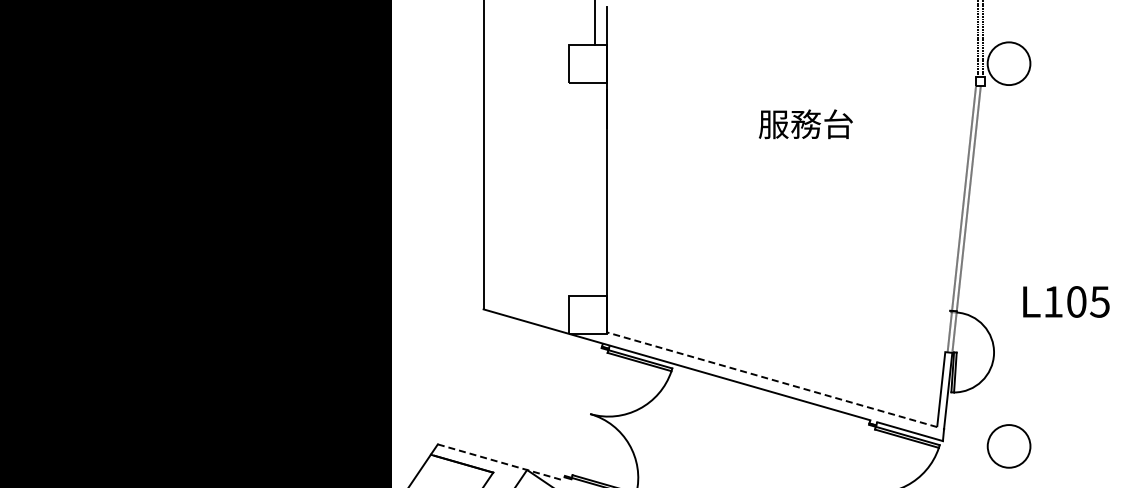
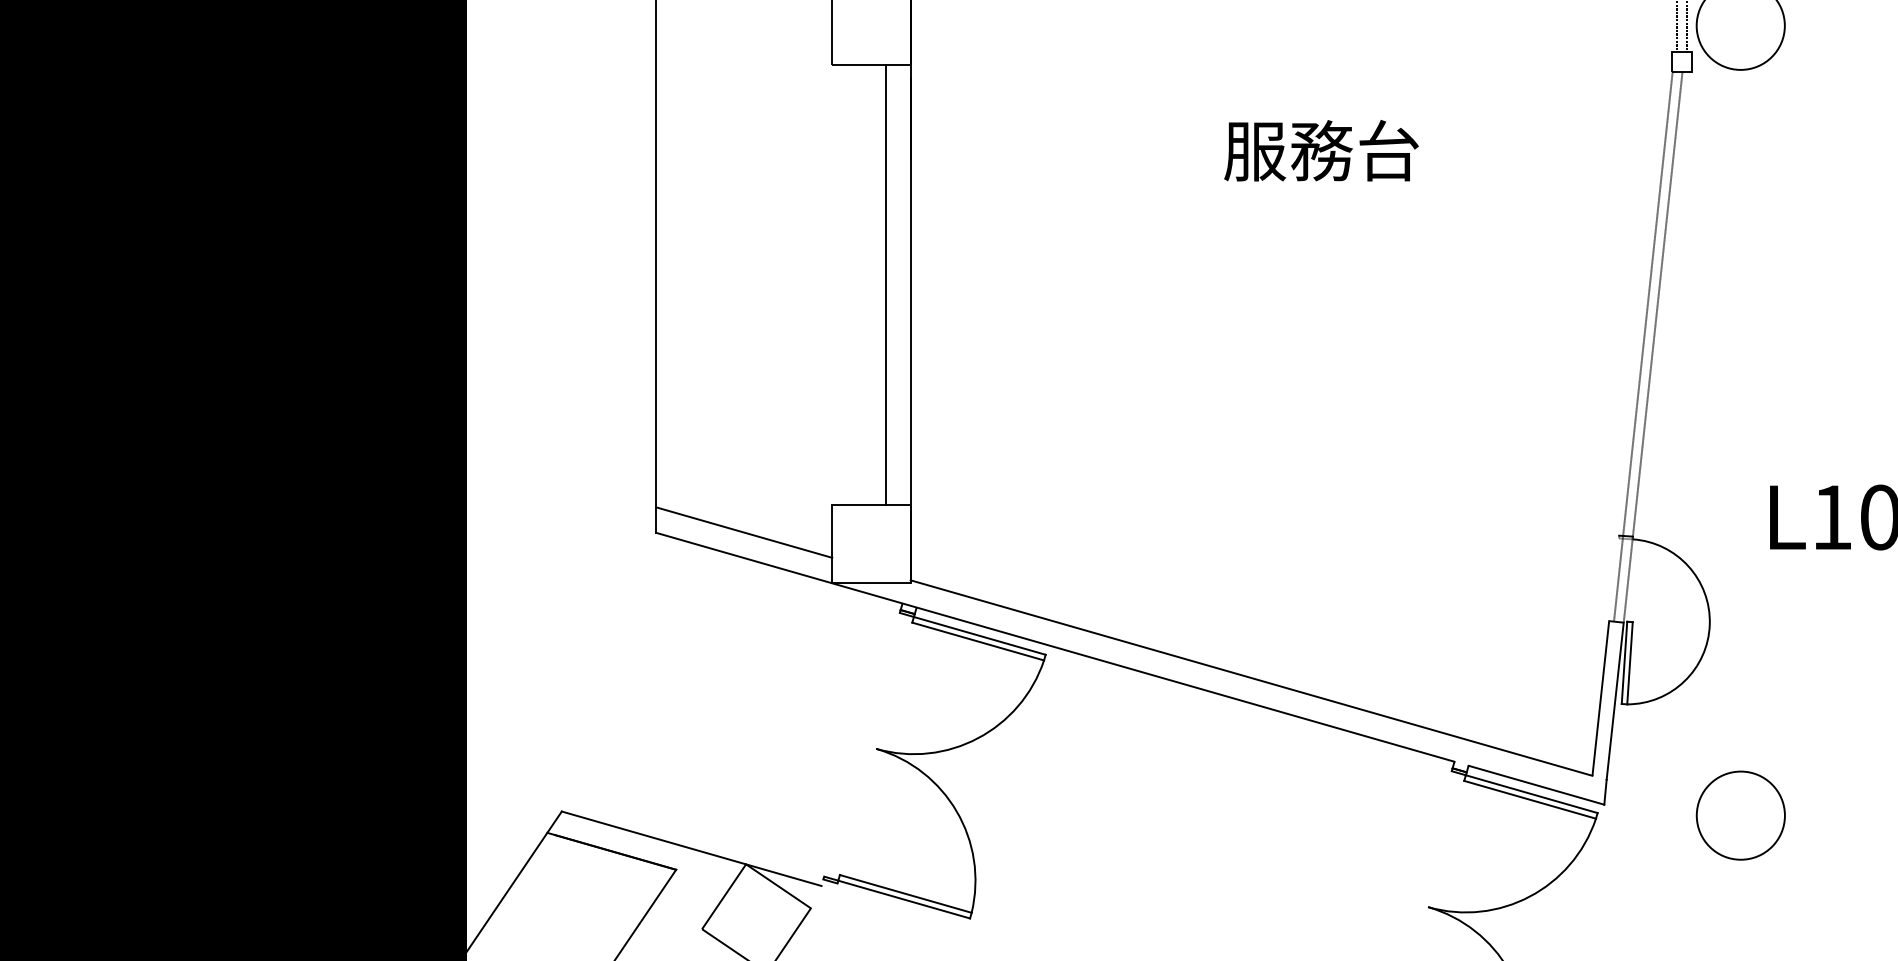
line: (595, 188) -> (887, 283), added
line: (525, 309) -> (742, 533), added
line: (772, 379) -> (1252, 677), dashed -> solid
line: (501, 462) -> (693, 848), dashed -> solid

